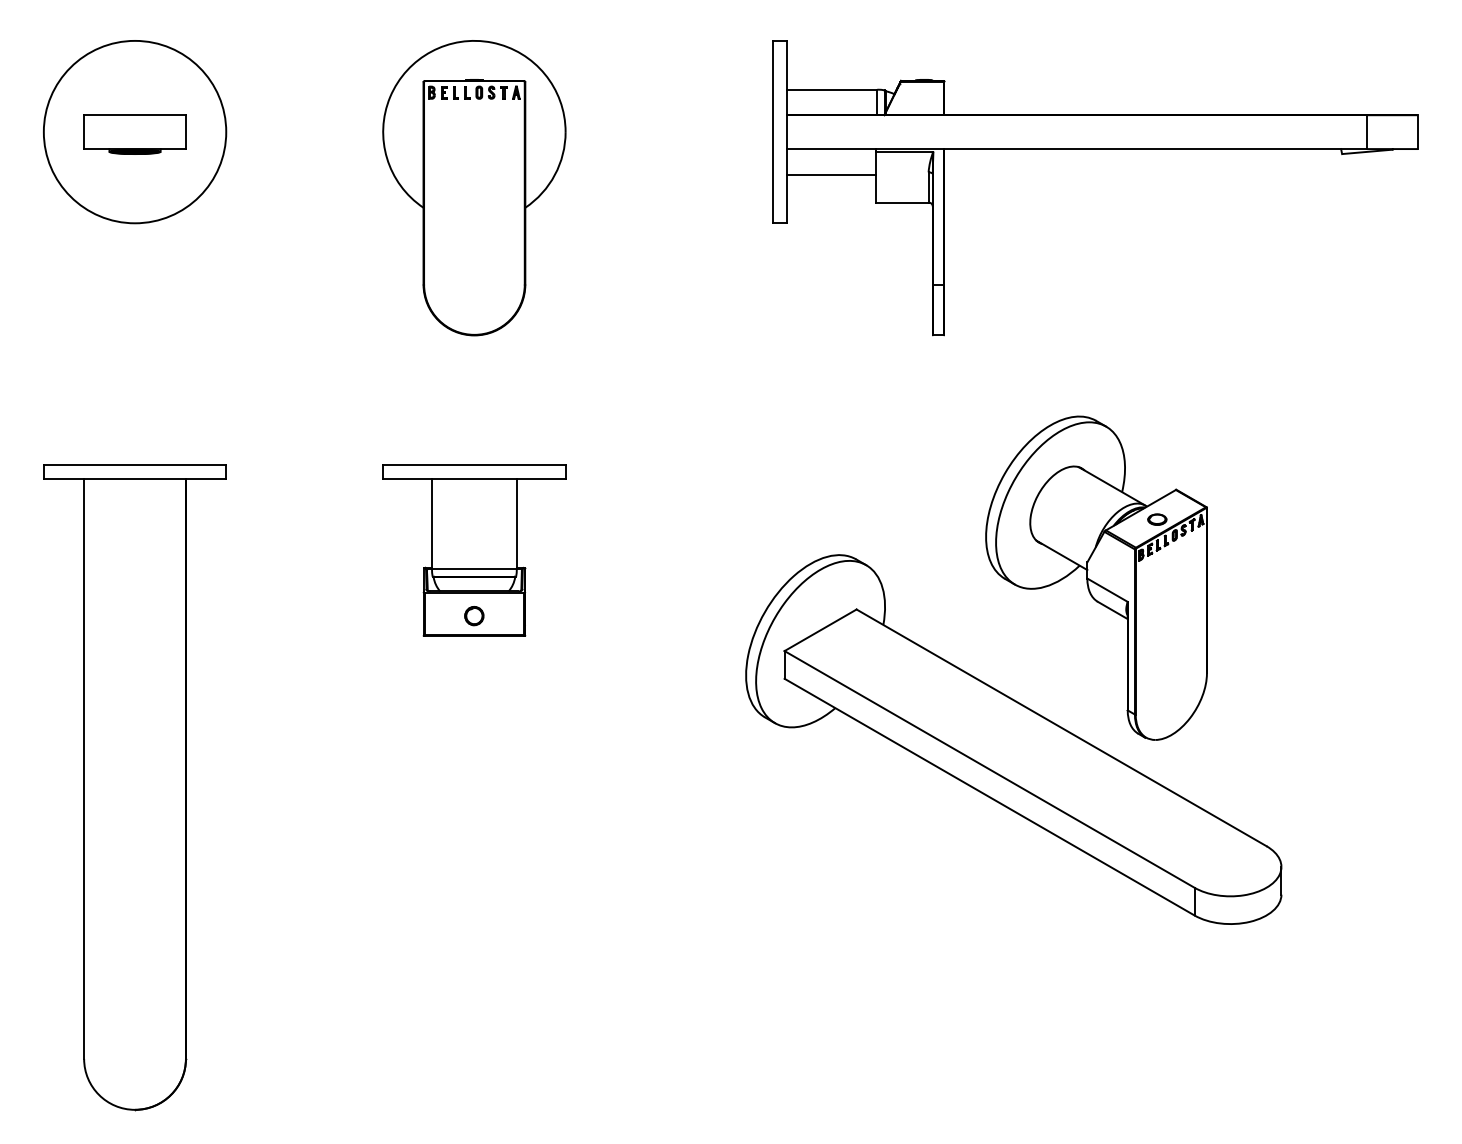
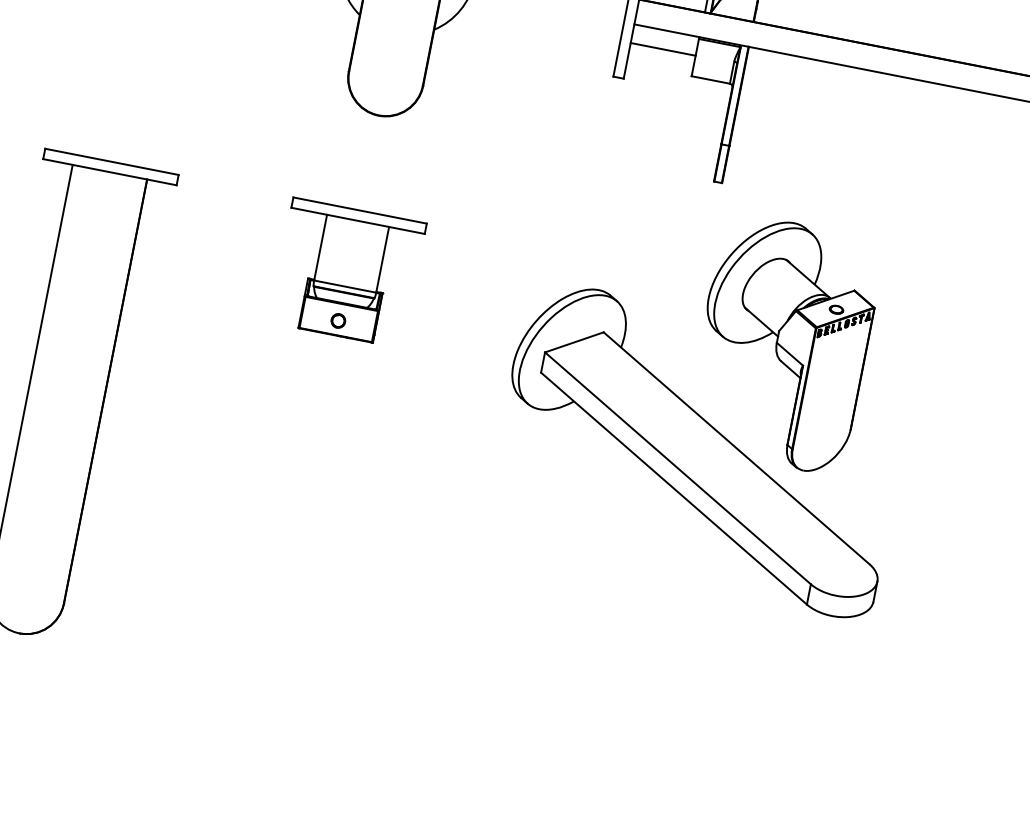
part: (999, 690) -> (696, 412), moved

